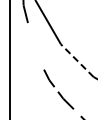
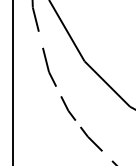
part: (35, 48) -> (49, 67), added
line: (77, 60) -> (107, 83), dashed -> solid

